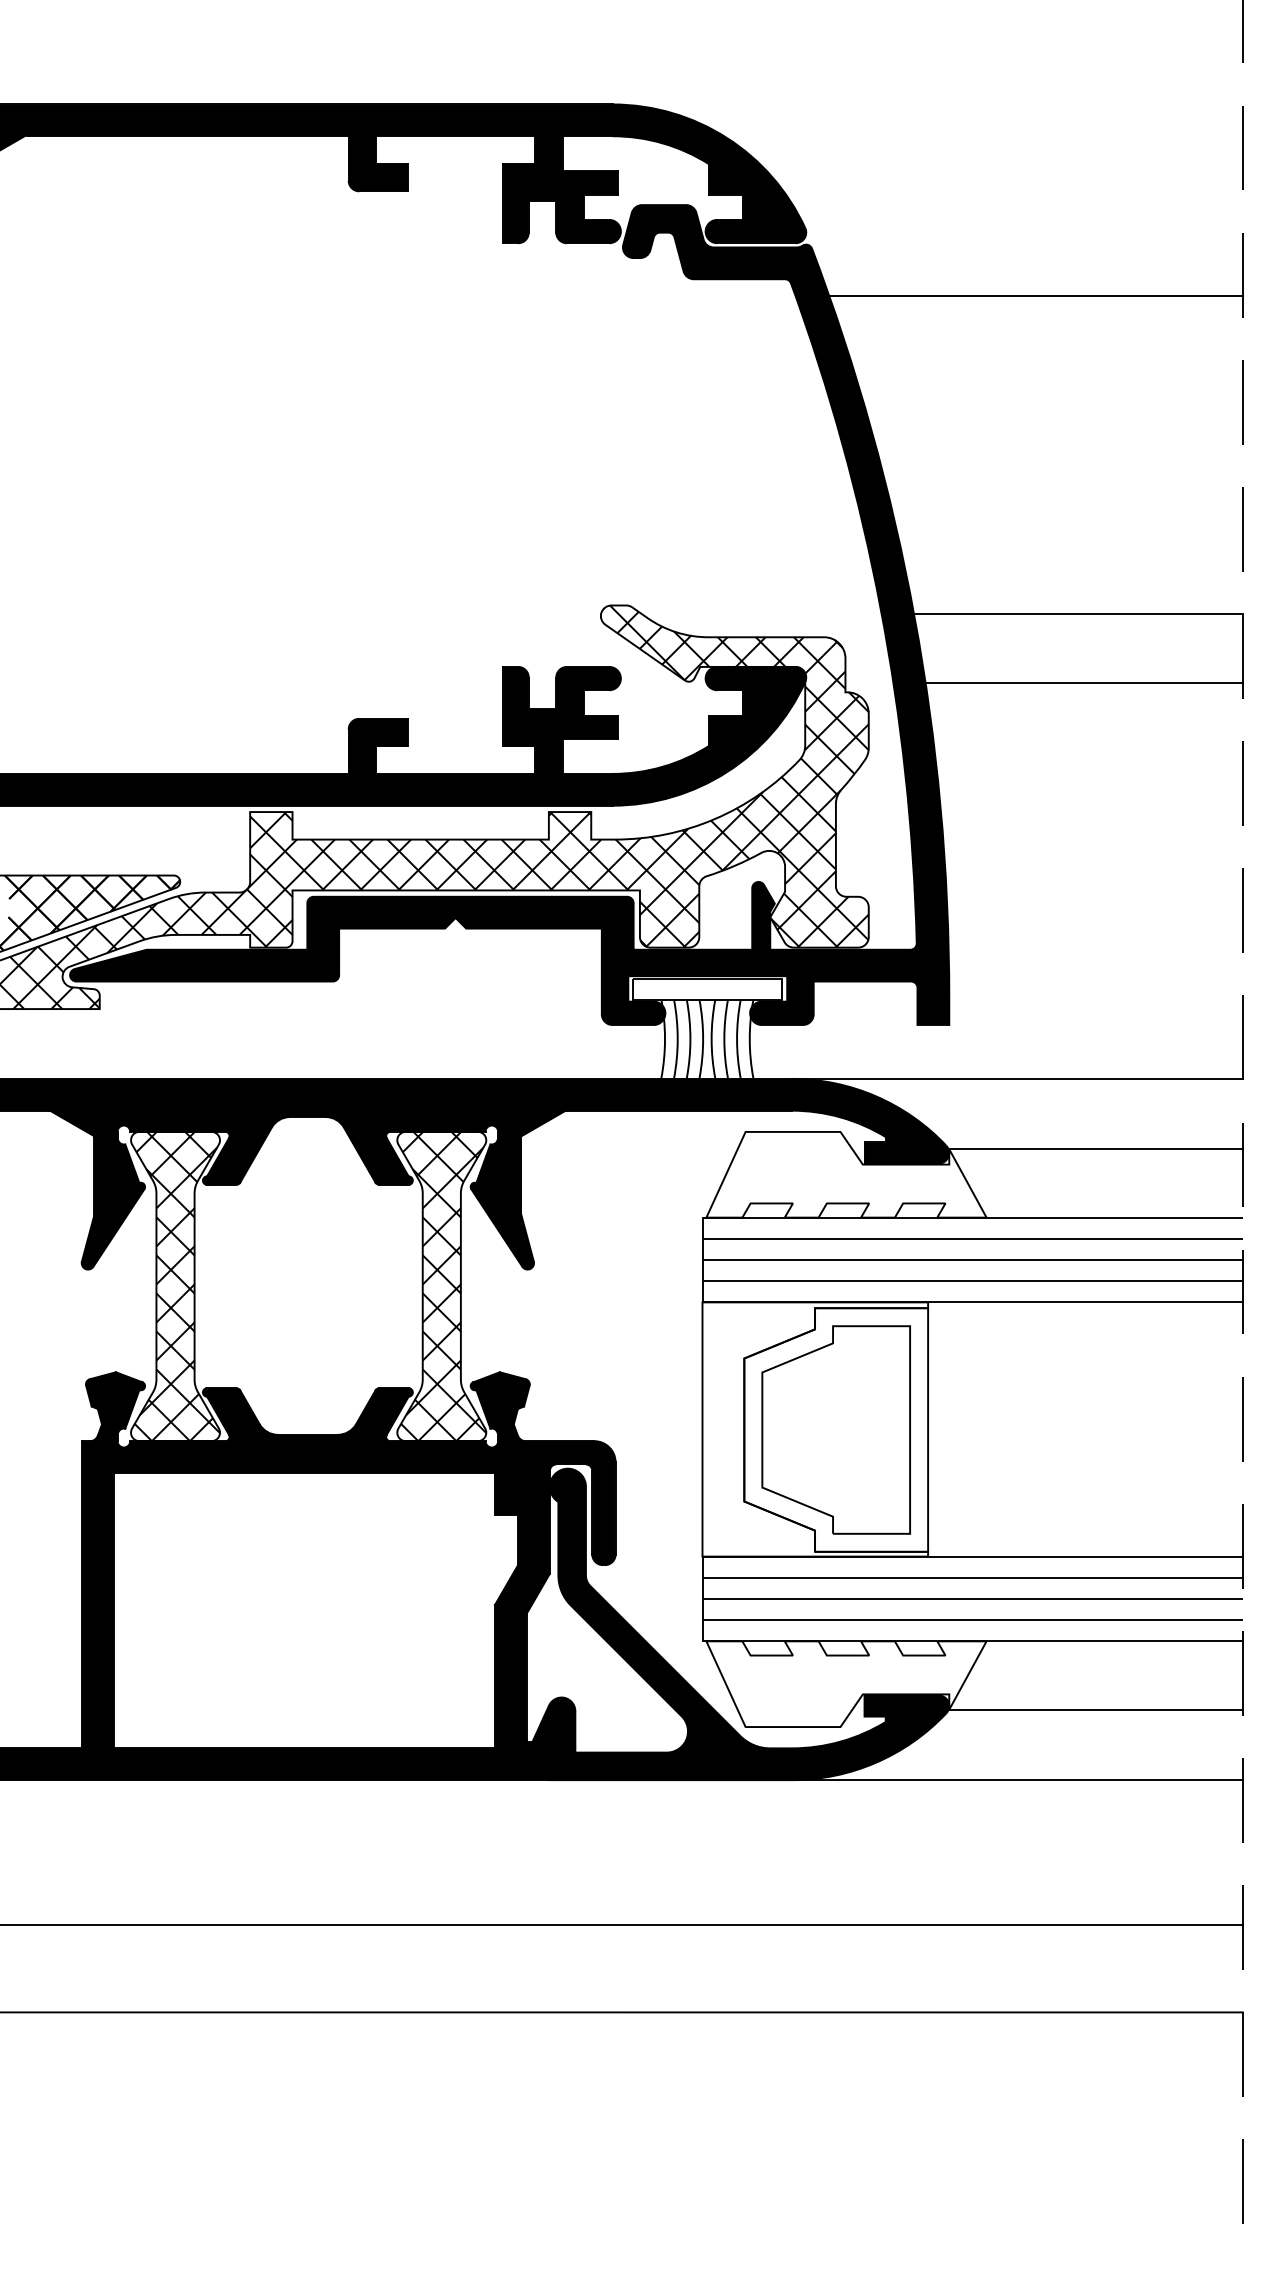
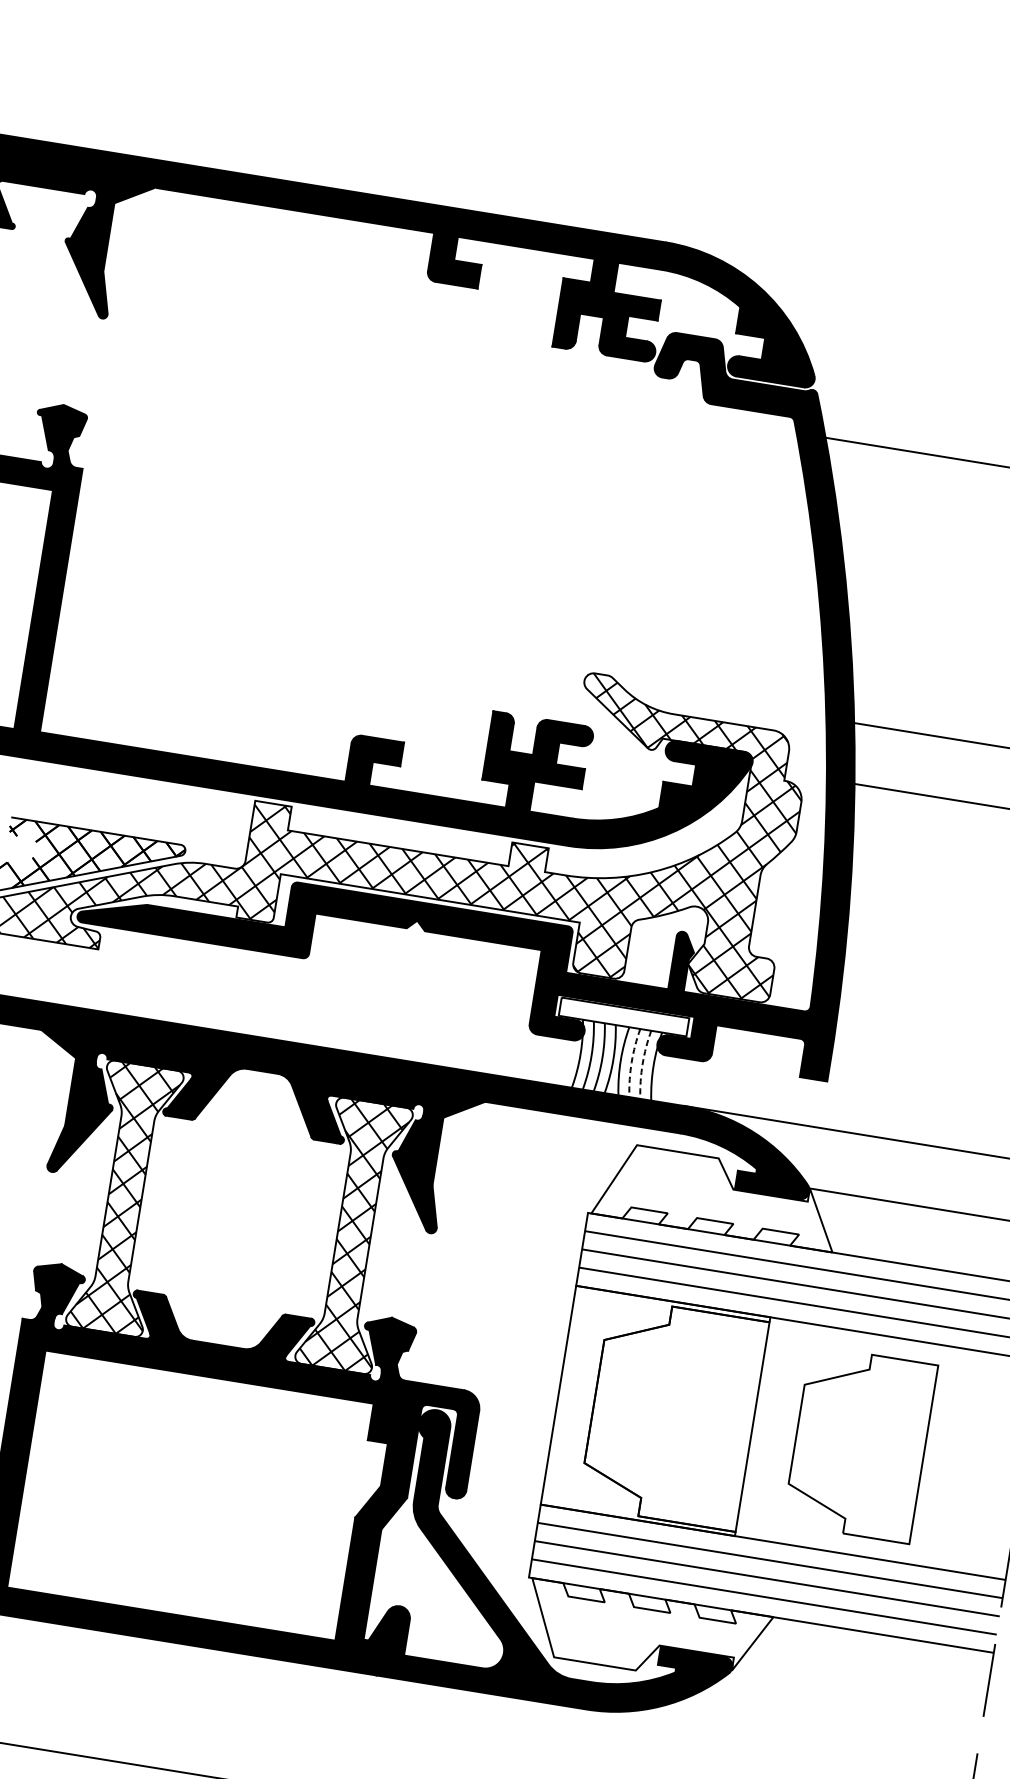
arc: (724, 1039) -> (631, 1062), solid -> dashed
arc: (737, 1039) -> (642, 1064), solid -> dashed
part: (835, 1429) -> (859, 1444), moved
line: (1095, 1709) -> (857, 1690), removed
line: (1016, 1780) -> (779, 1741), removed

